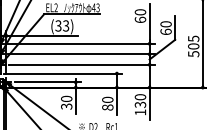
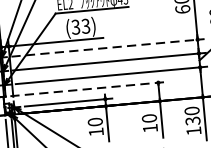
line: (81, 43) -> (108, 47), solid -> dashed
line: (63, 73) -> (88, 89), solid -> dashed
text: (66, 106) -> (96, 132), 30 -> 10
text: (107, 107) -> (149, 128), 80 -> 10

